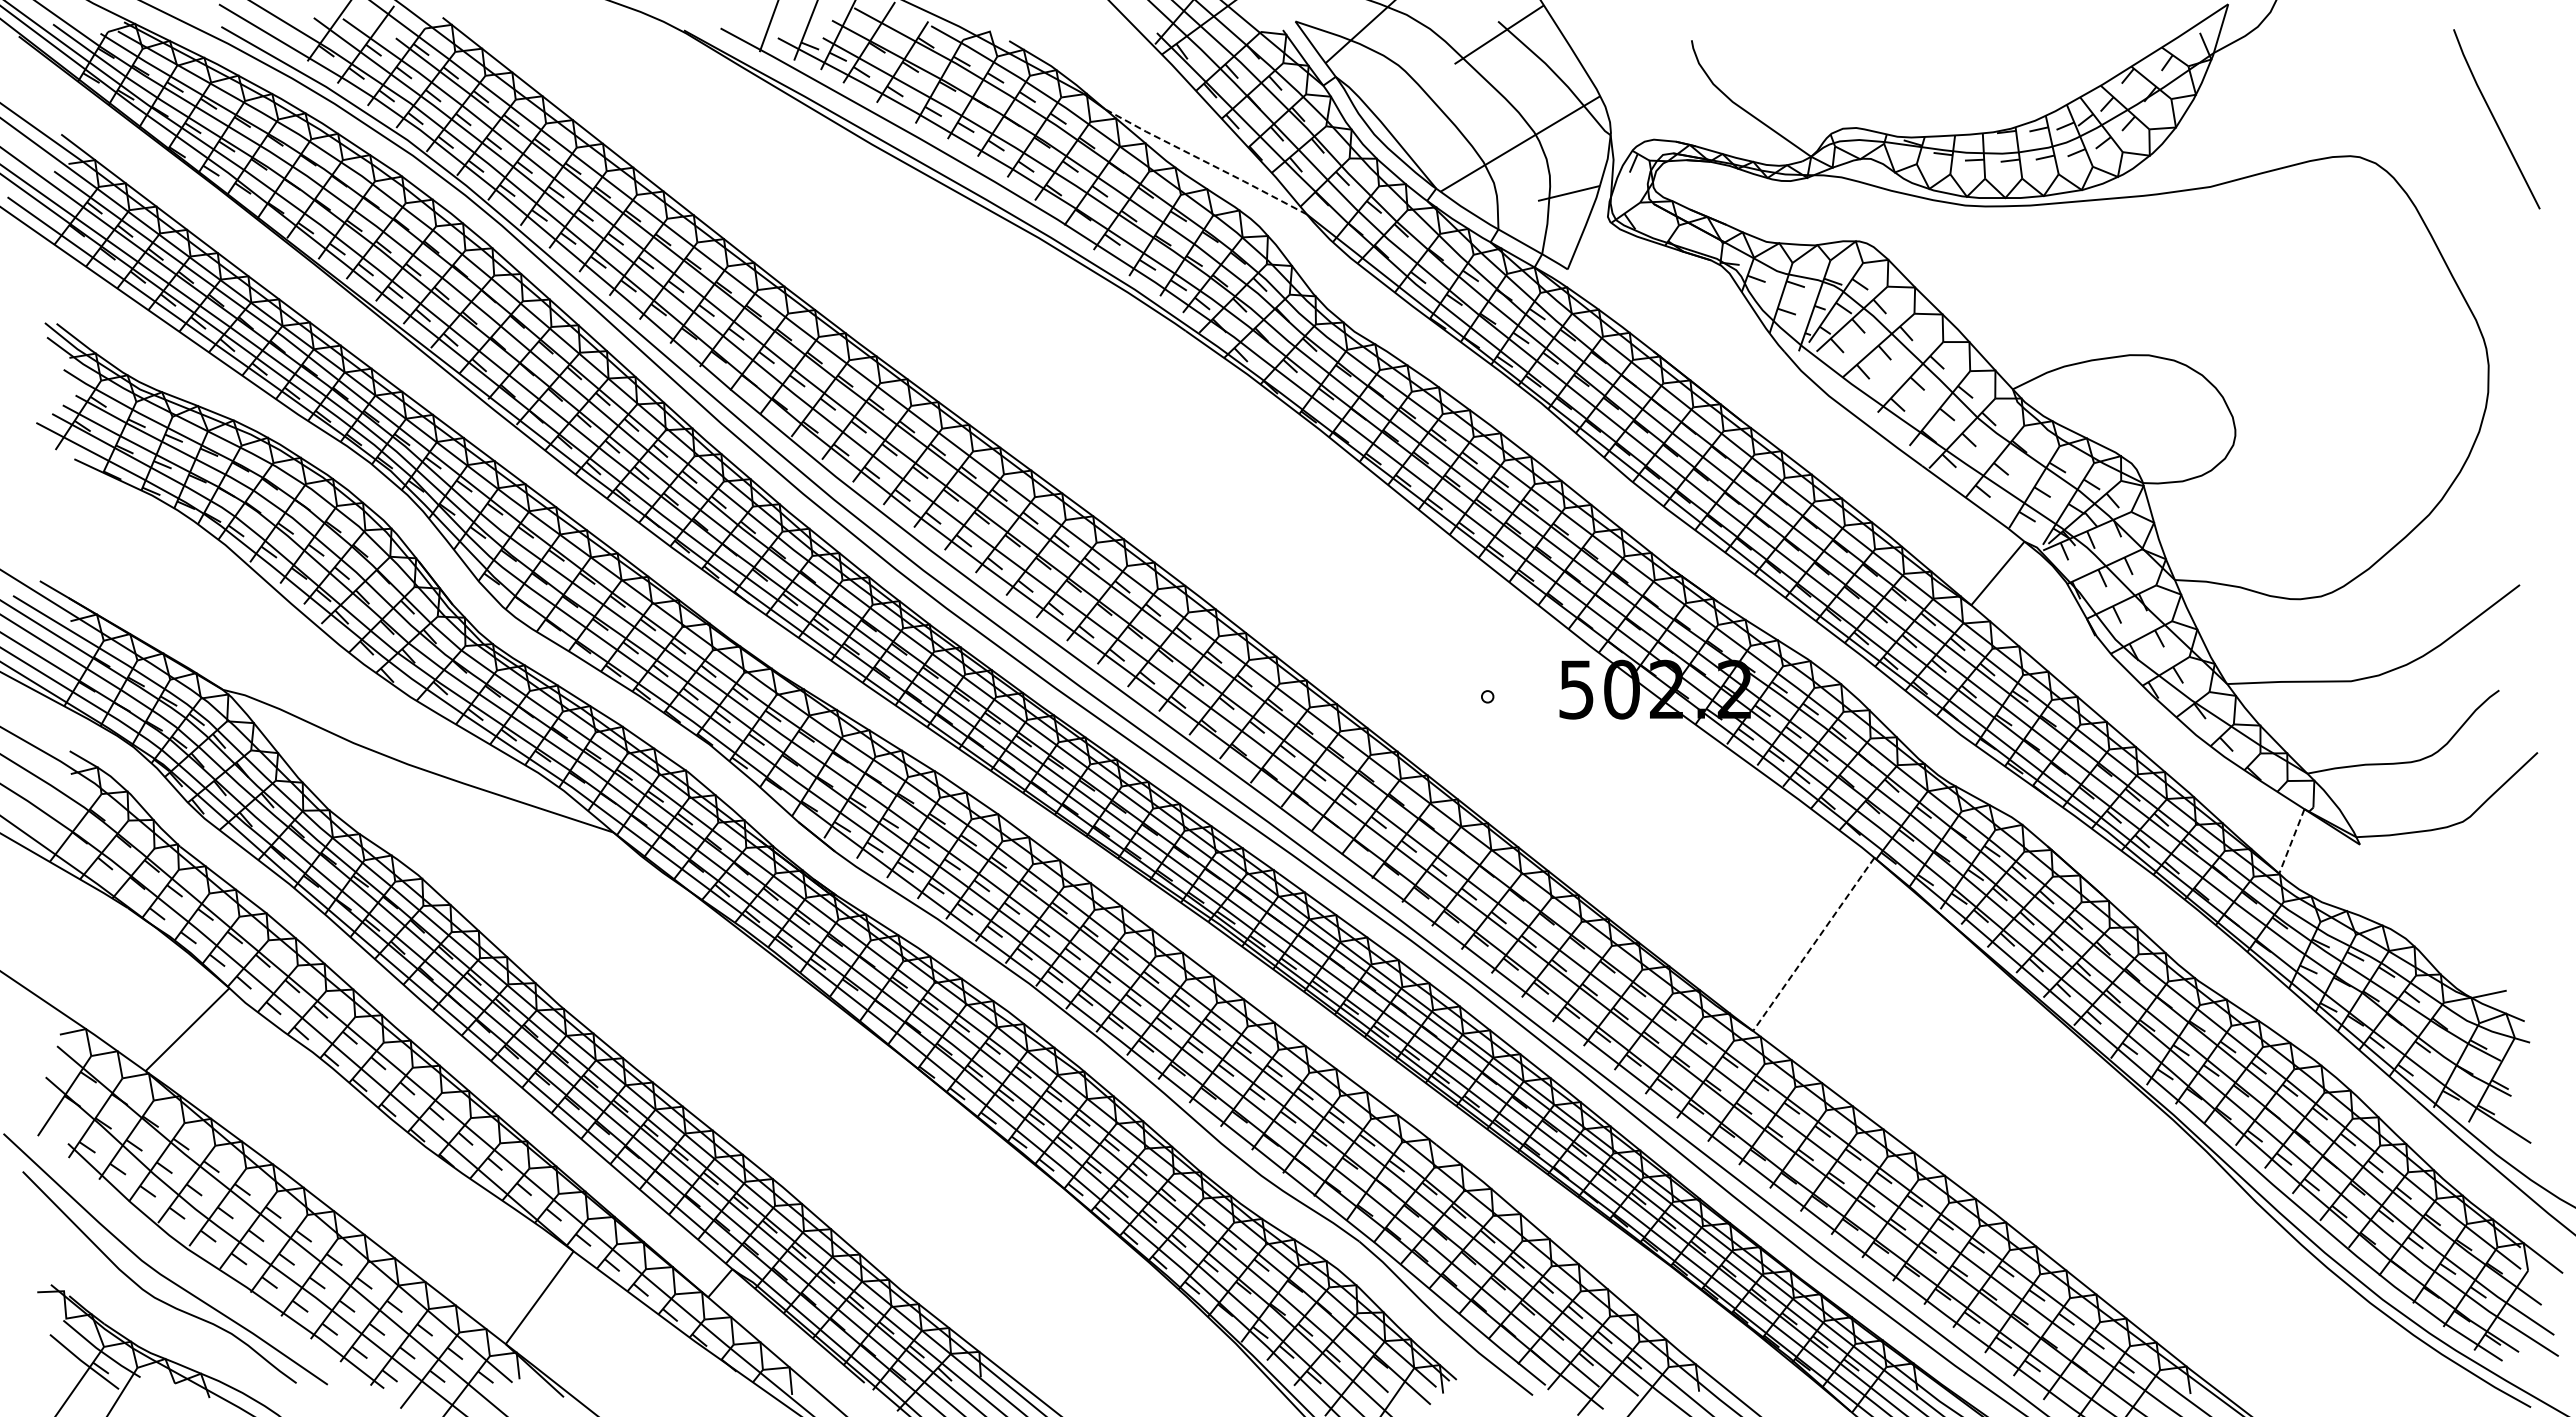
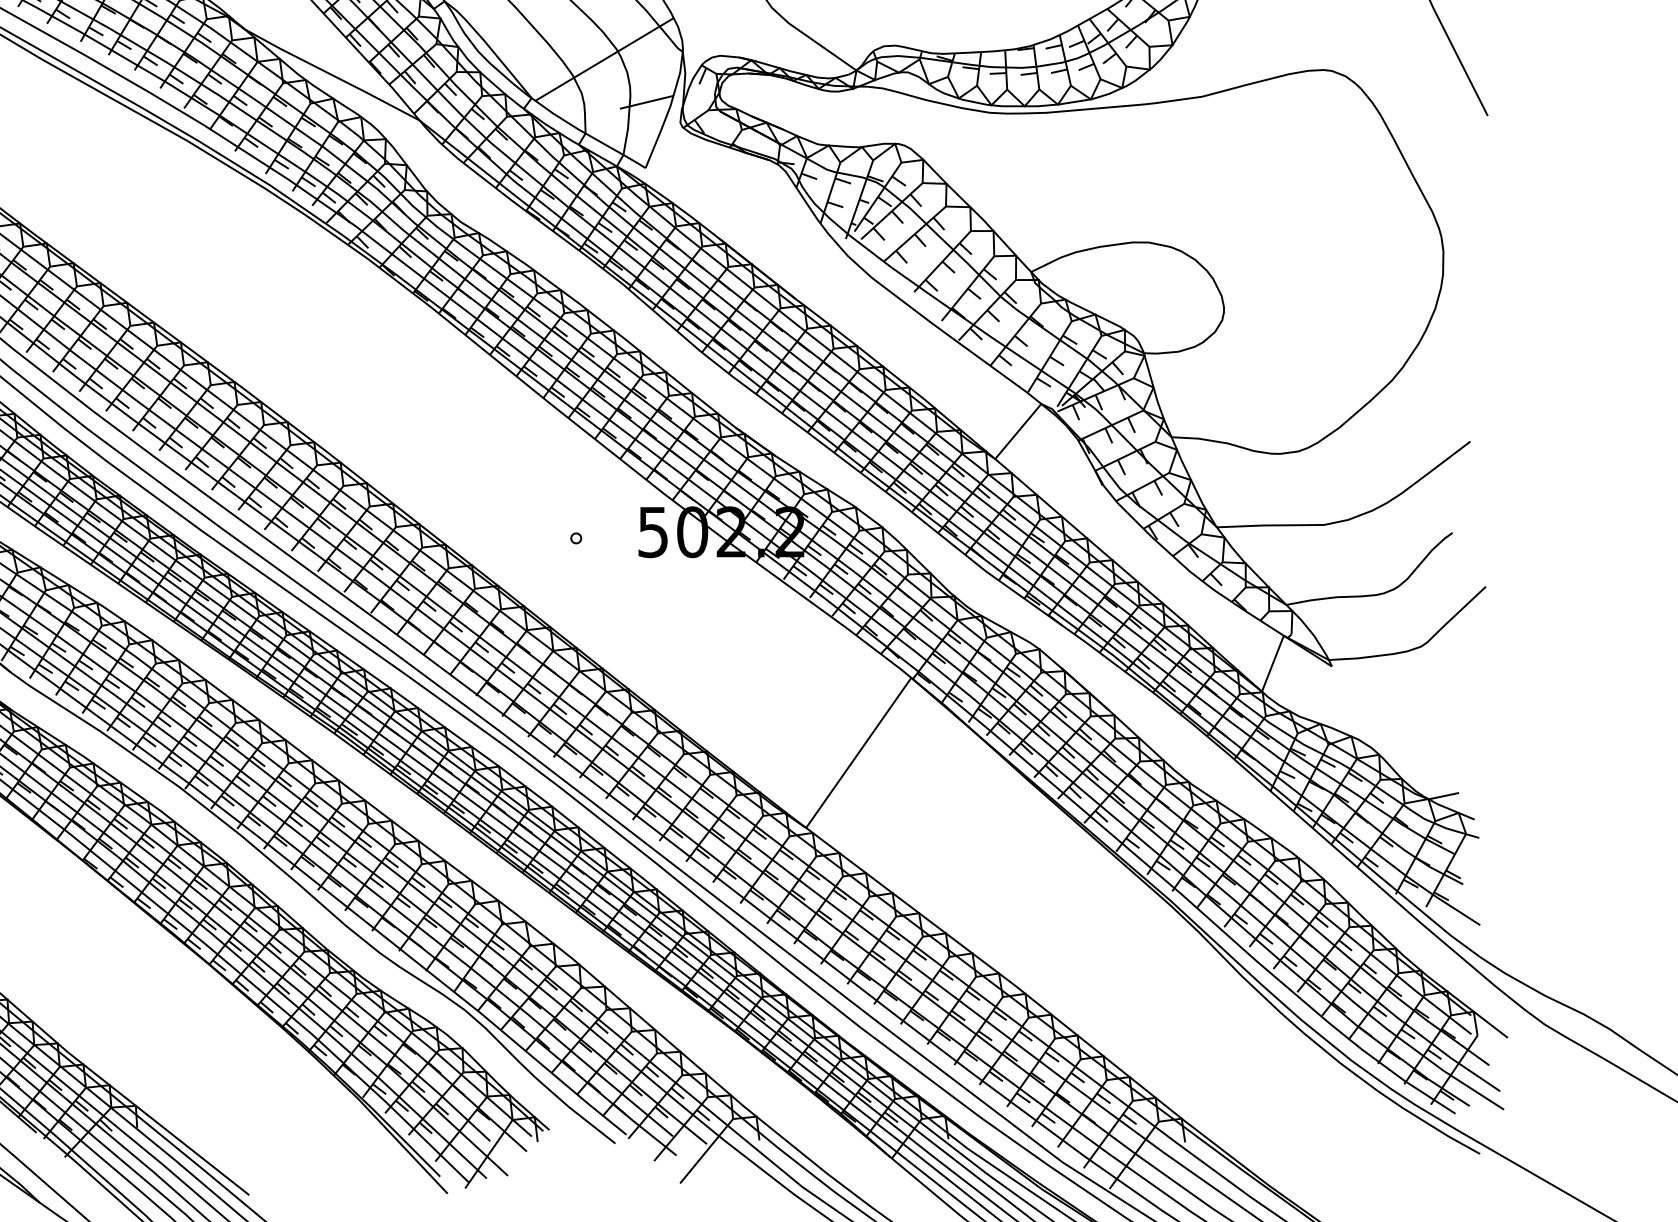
line: (1205, 161) -> (331, 74), dashed -> solid
line: (2291, 841) -> (1272, 663), dashed -> solid
line: (1813, 944) -> (858, 752), dashed -> solid

